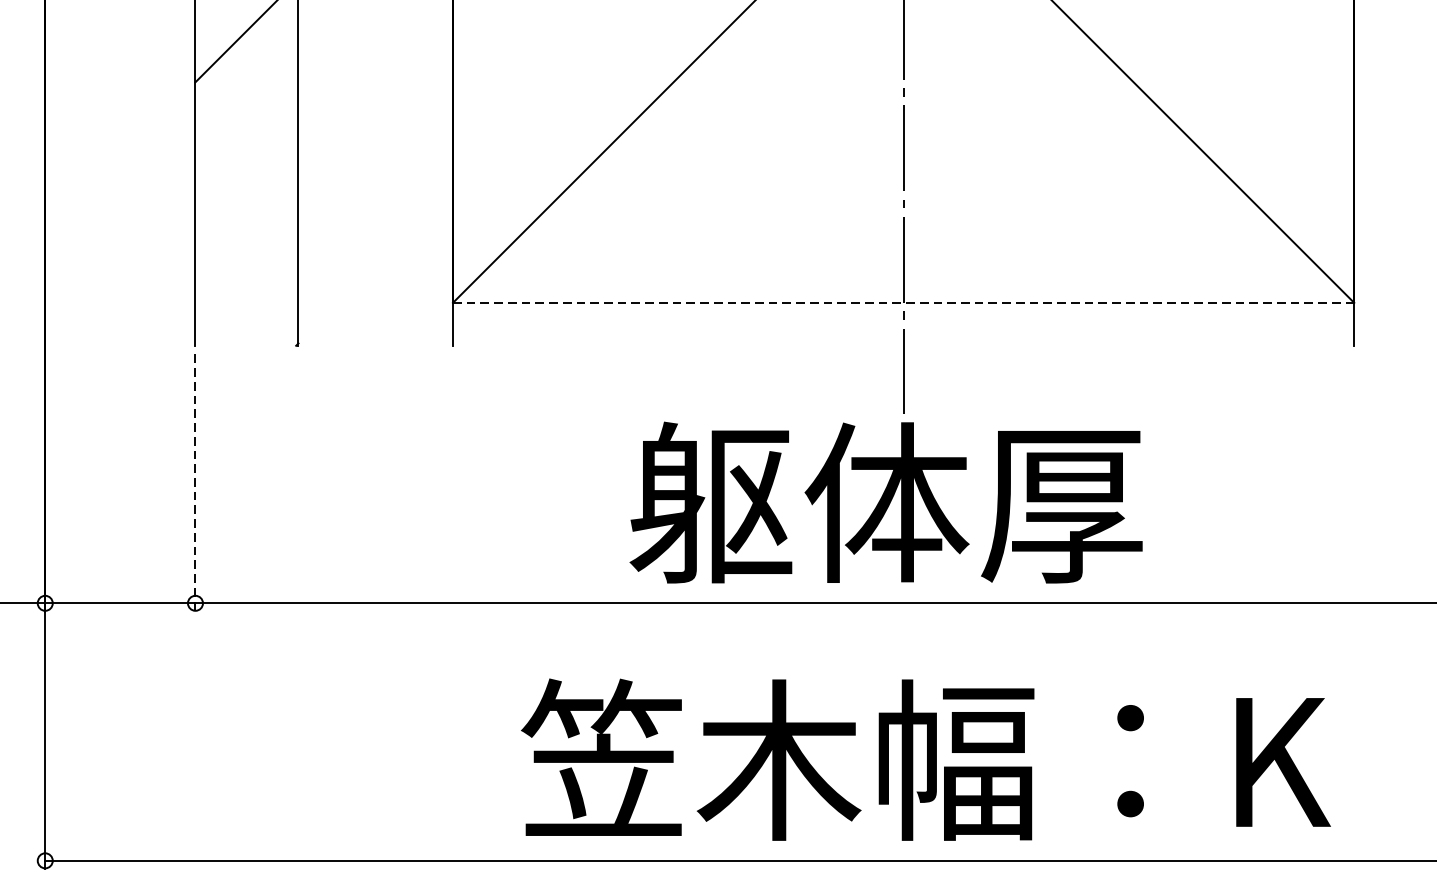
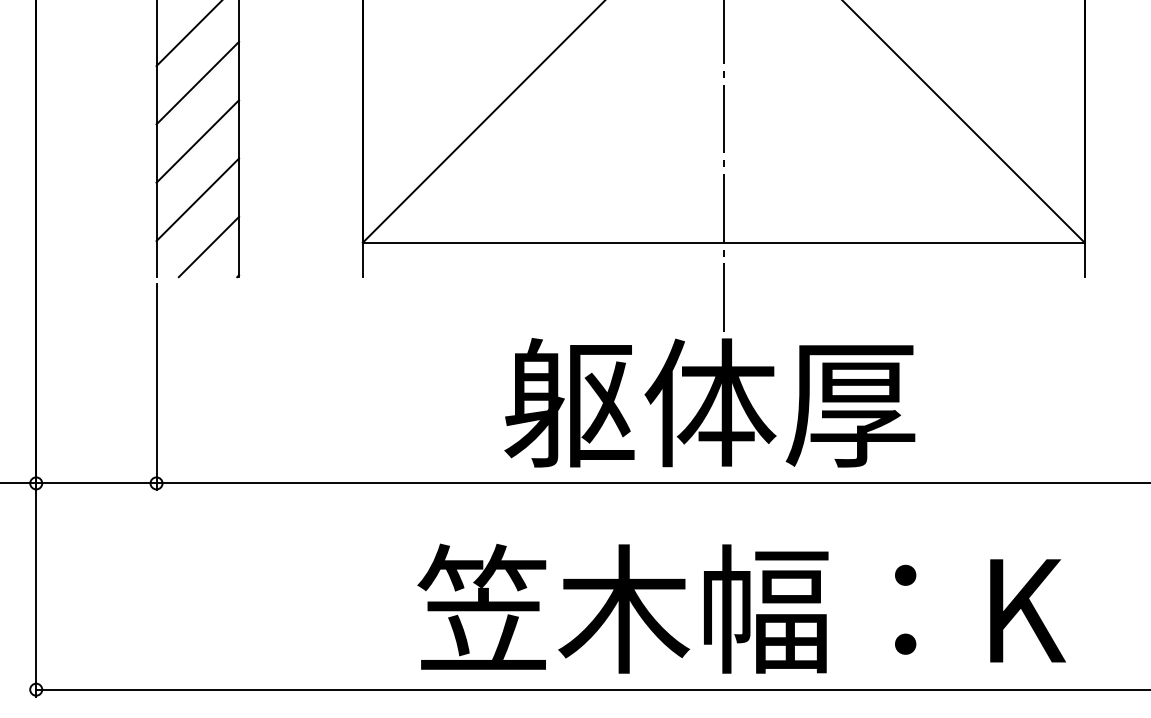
line: (246, 102) -> (197, 82), added
line: (246, 176) -> (197, 141), added
line: (246, 248) -> (197, 199), added
line: (903, 302) -> (723, 242), dashed -> solid
line: (260, 307) -> (208, 246), added
line: (195, 483) -> (156, 387), dashed -> solid

